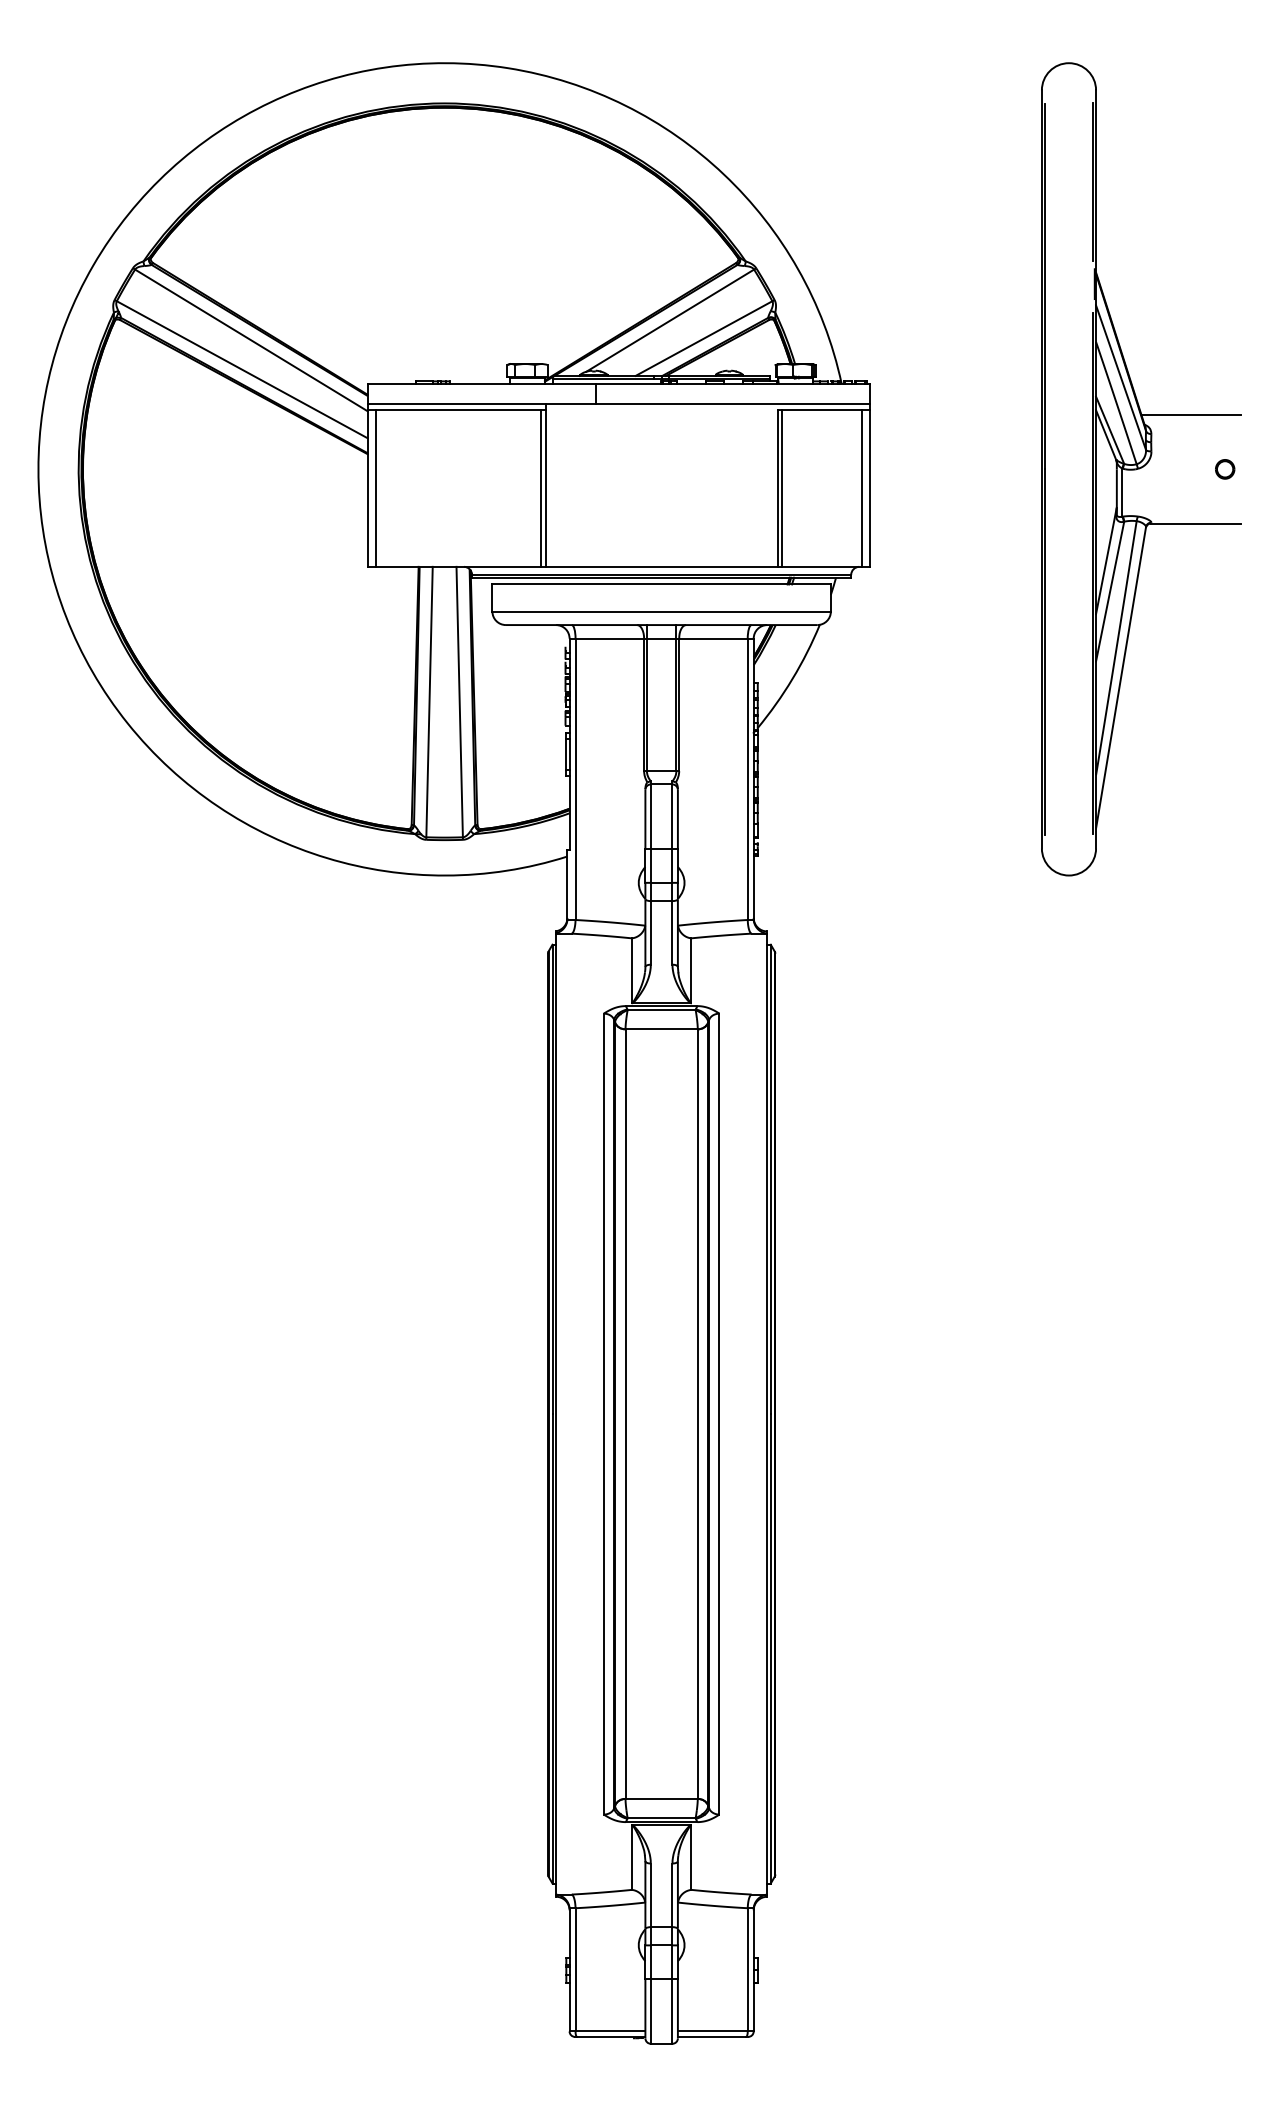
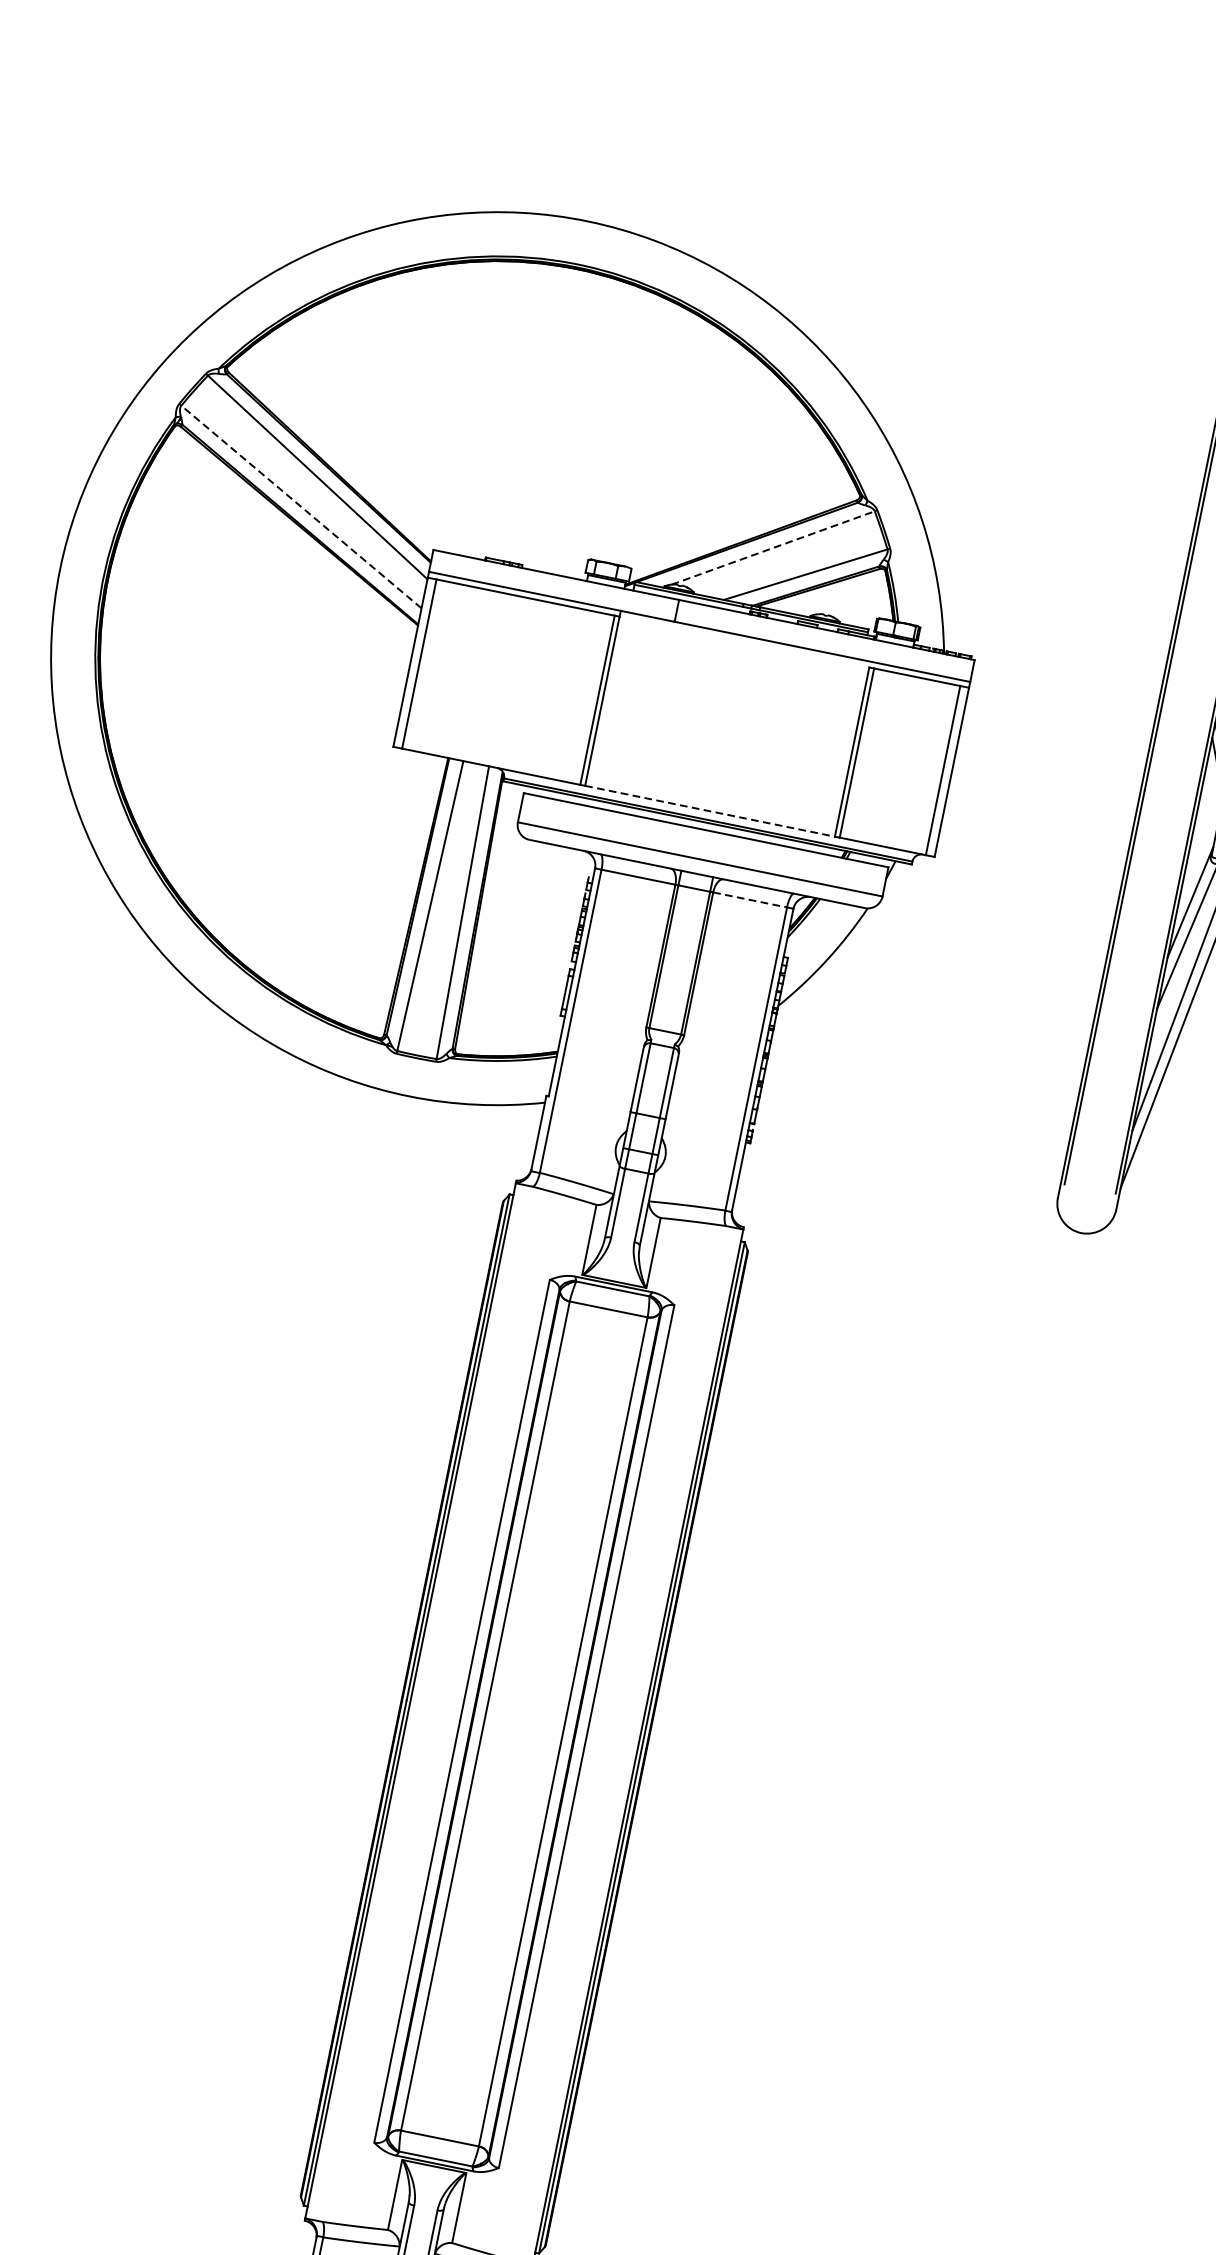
line: (670, 320) -> (773, 547), solid -> dashed
line: (242, 369) -> (301, 506), solid -> dashed
line: (661, 566) -> (709, 810), solid -> dashed
line: (713, 638) -> (750, 899), solid -> dashed

